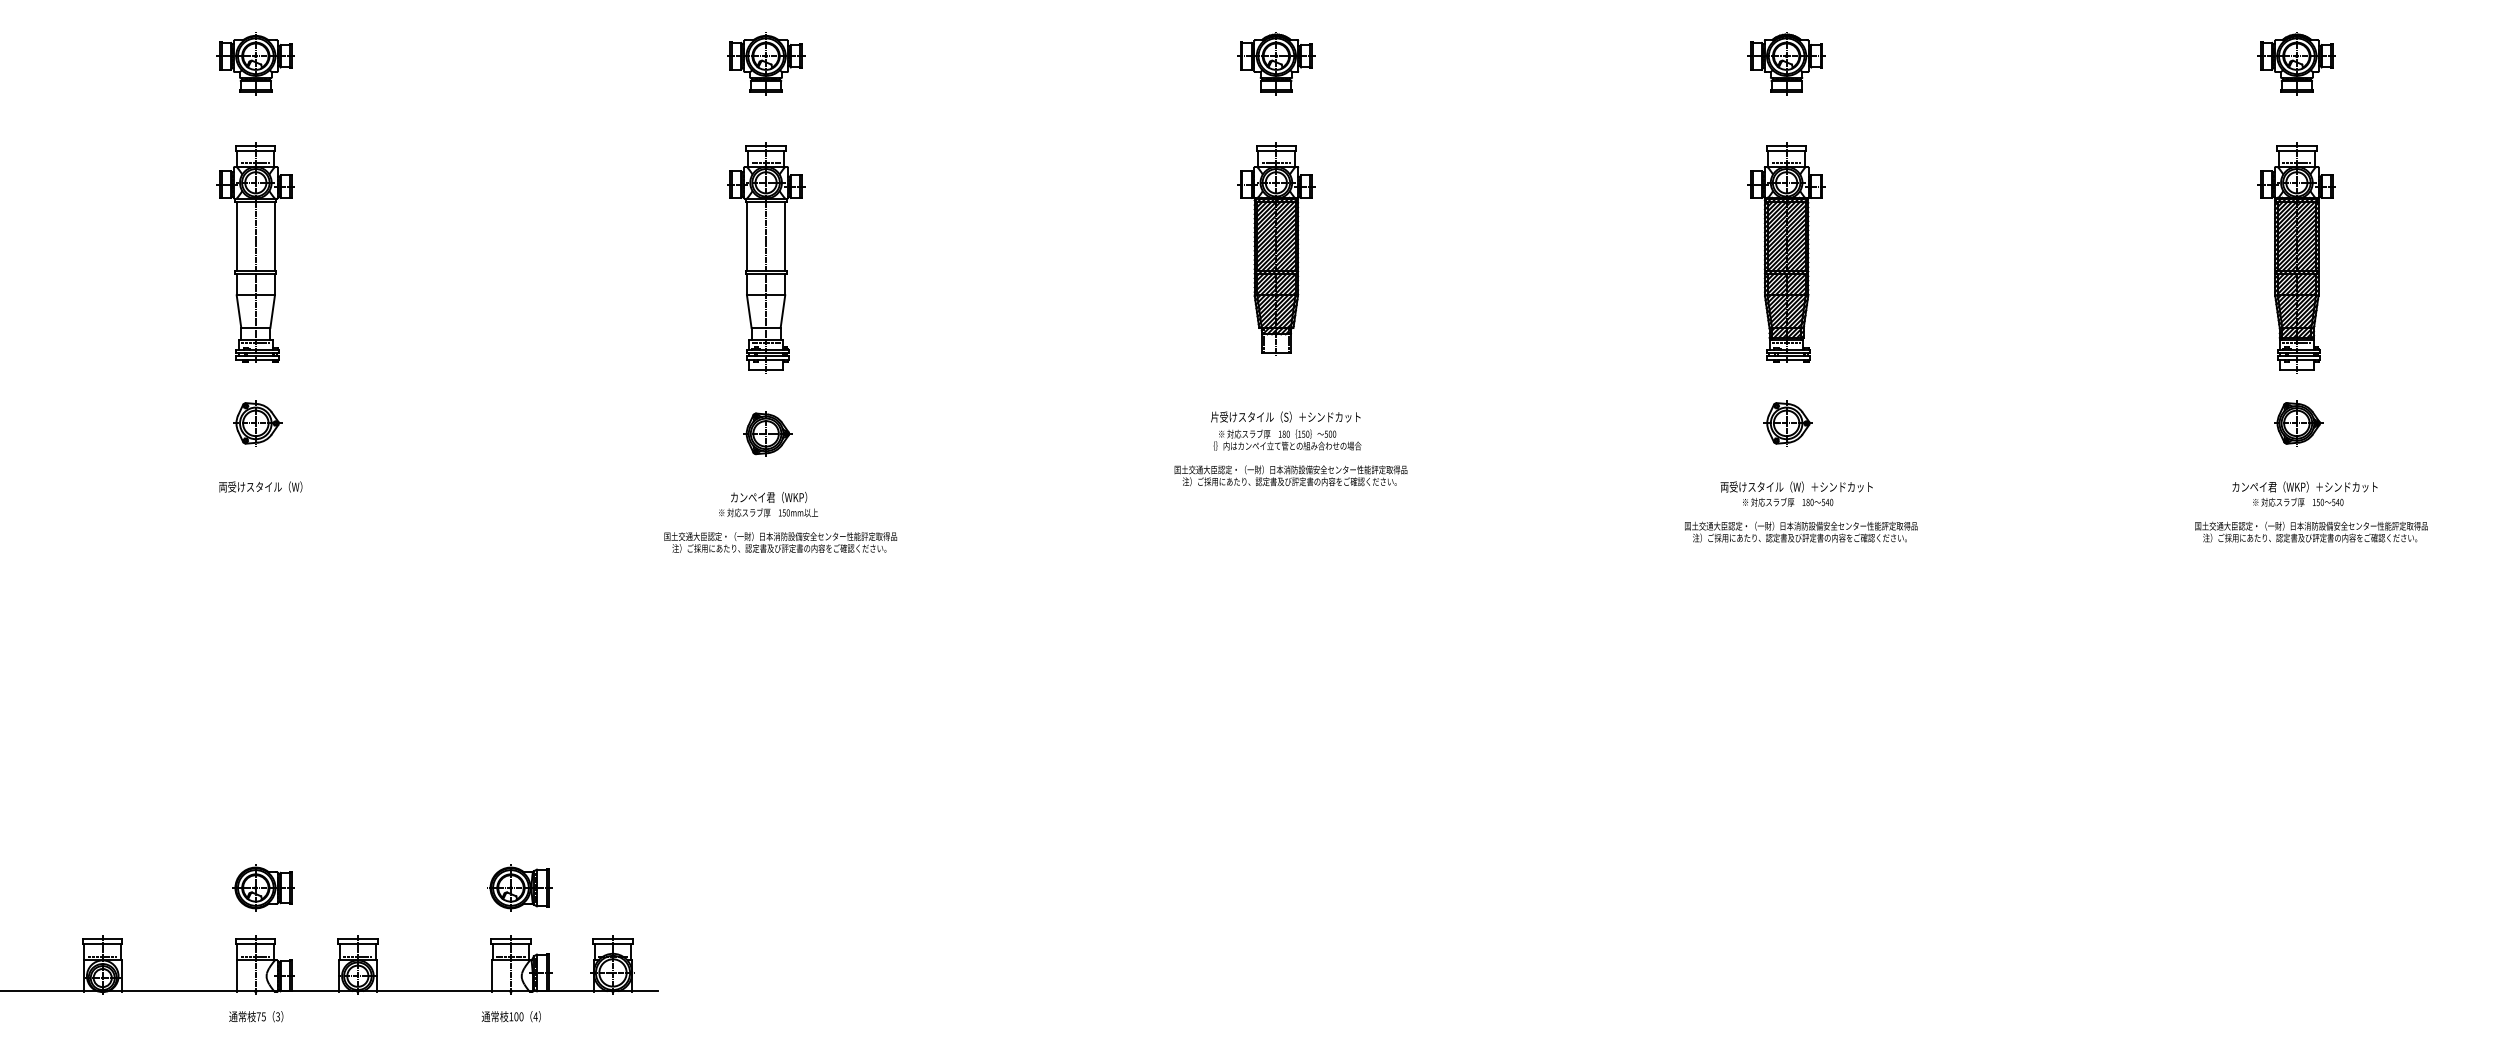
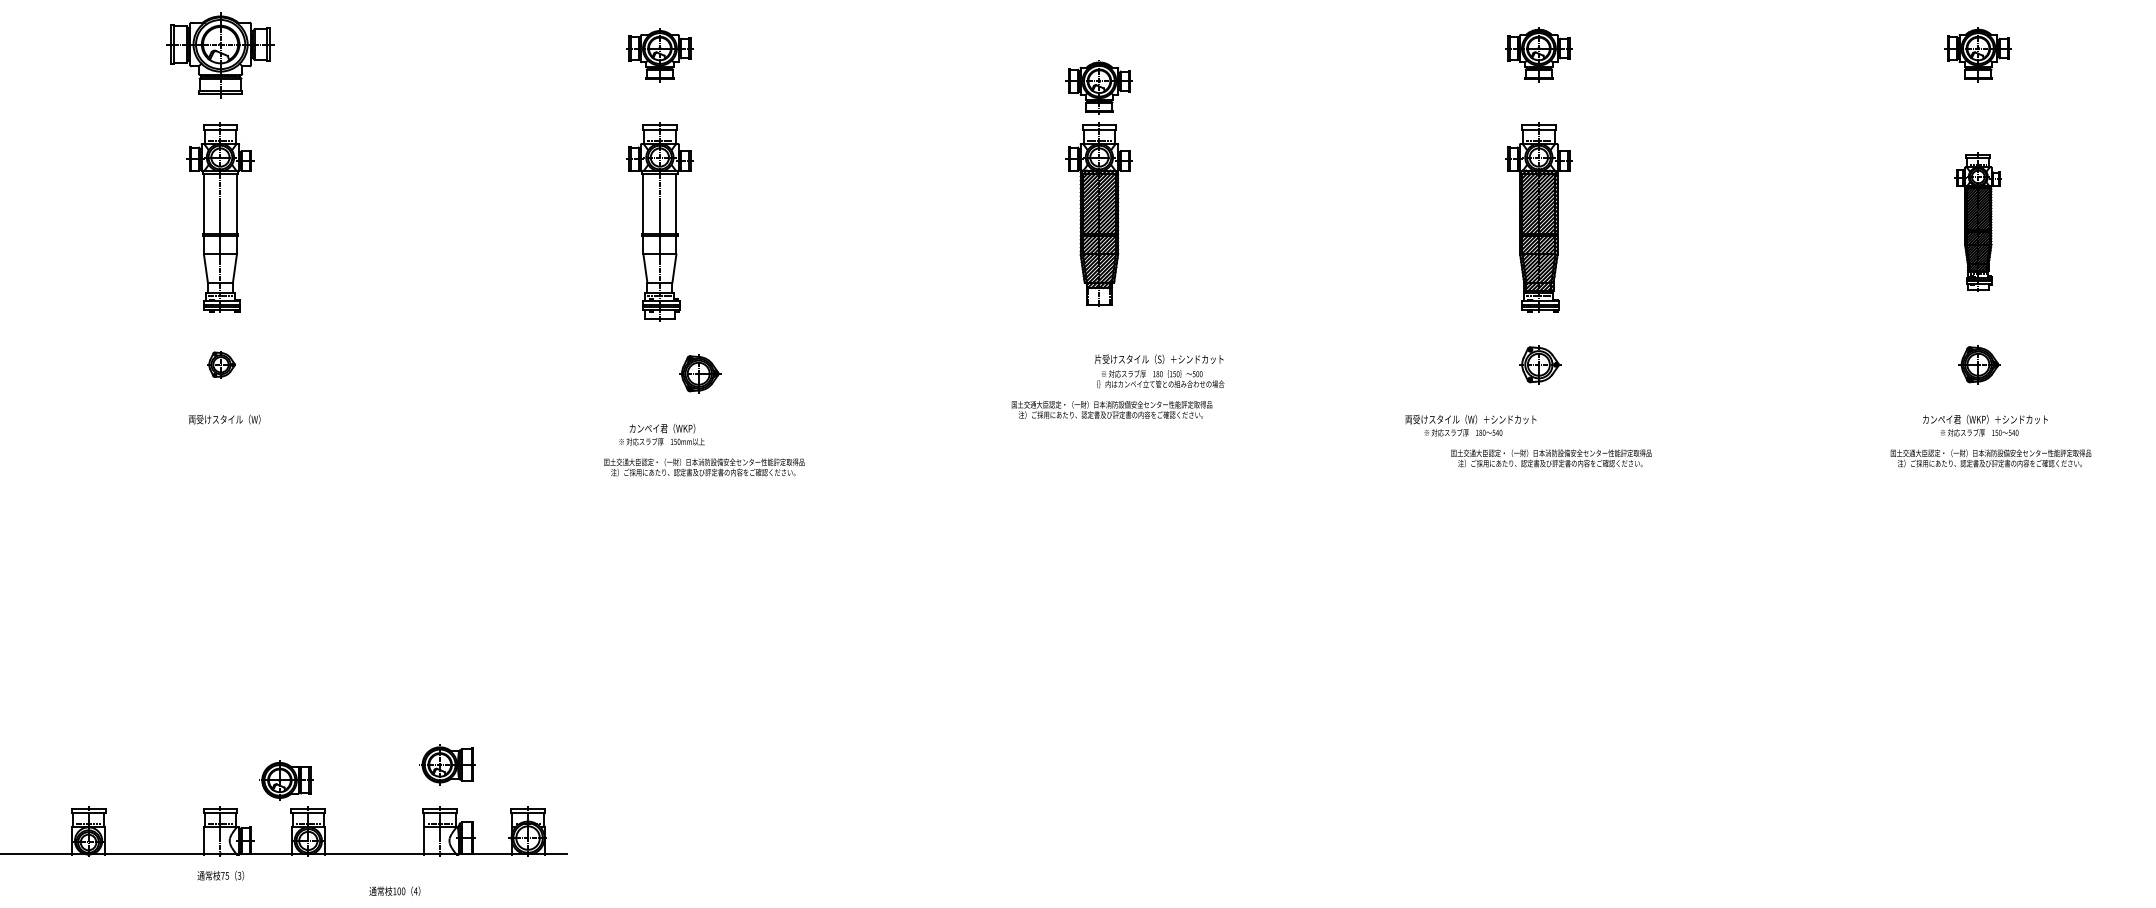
part: (255, 63) -> (220, 54), size x1.6
part: (1276, 63) -> (1099, 87), moved
part: (2296, 257) -> (1978, 221), size x0.7
part: (257, 423) -> (221, 364), size x0.7
text: (1286, 430) -> (1159, 370), moved
part: (767, 433) -> (699, 373), moved
text: (1796, 493) -> (1470, 425), moved
text: (780, 542) -> (704, 467), moved
part: (263, 887) -> (286, 780), moved
text: (510, 1016) -> (394, 891), moved

